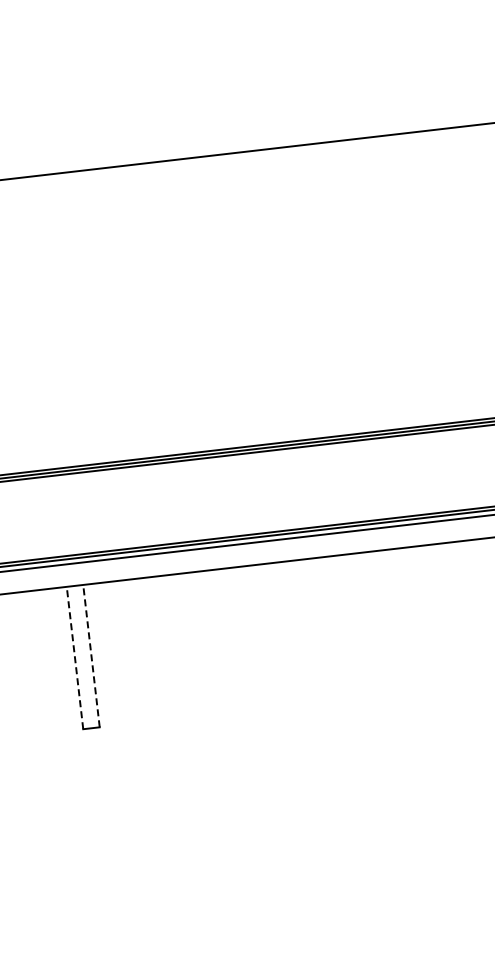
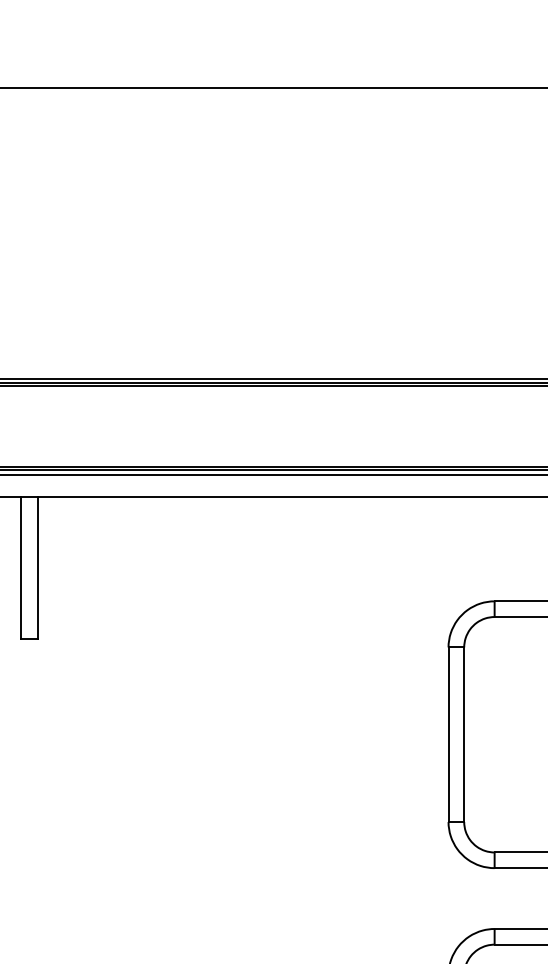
line: (91, 655) -> (37, 567), dashed -> solid
line: (75, 657) -> (21, 567), dashed -> solid

